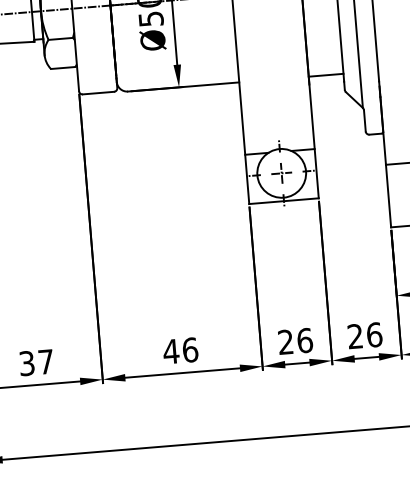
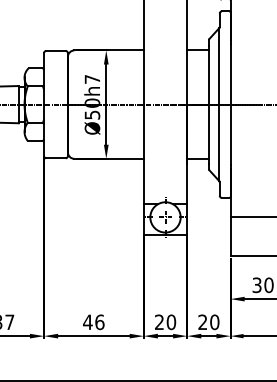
text: (373, 333) -> (214, 321), 26 -> 20
text: (305, 339) -> (171, 321), 26 -> 20

